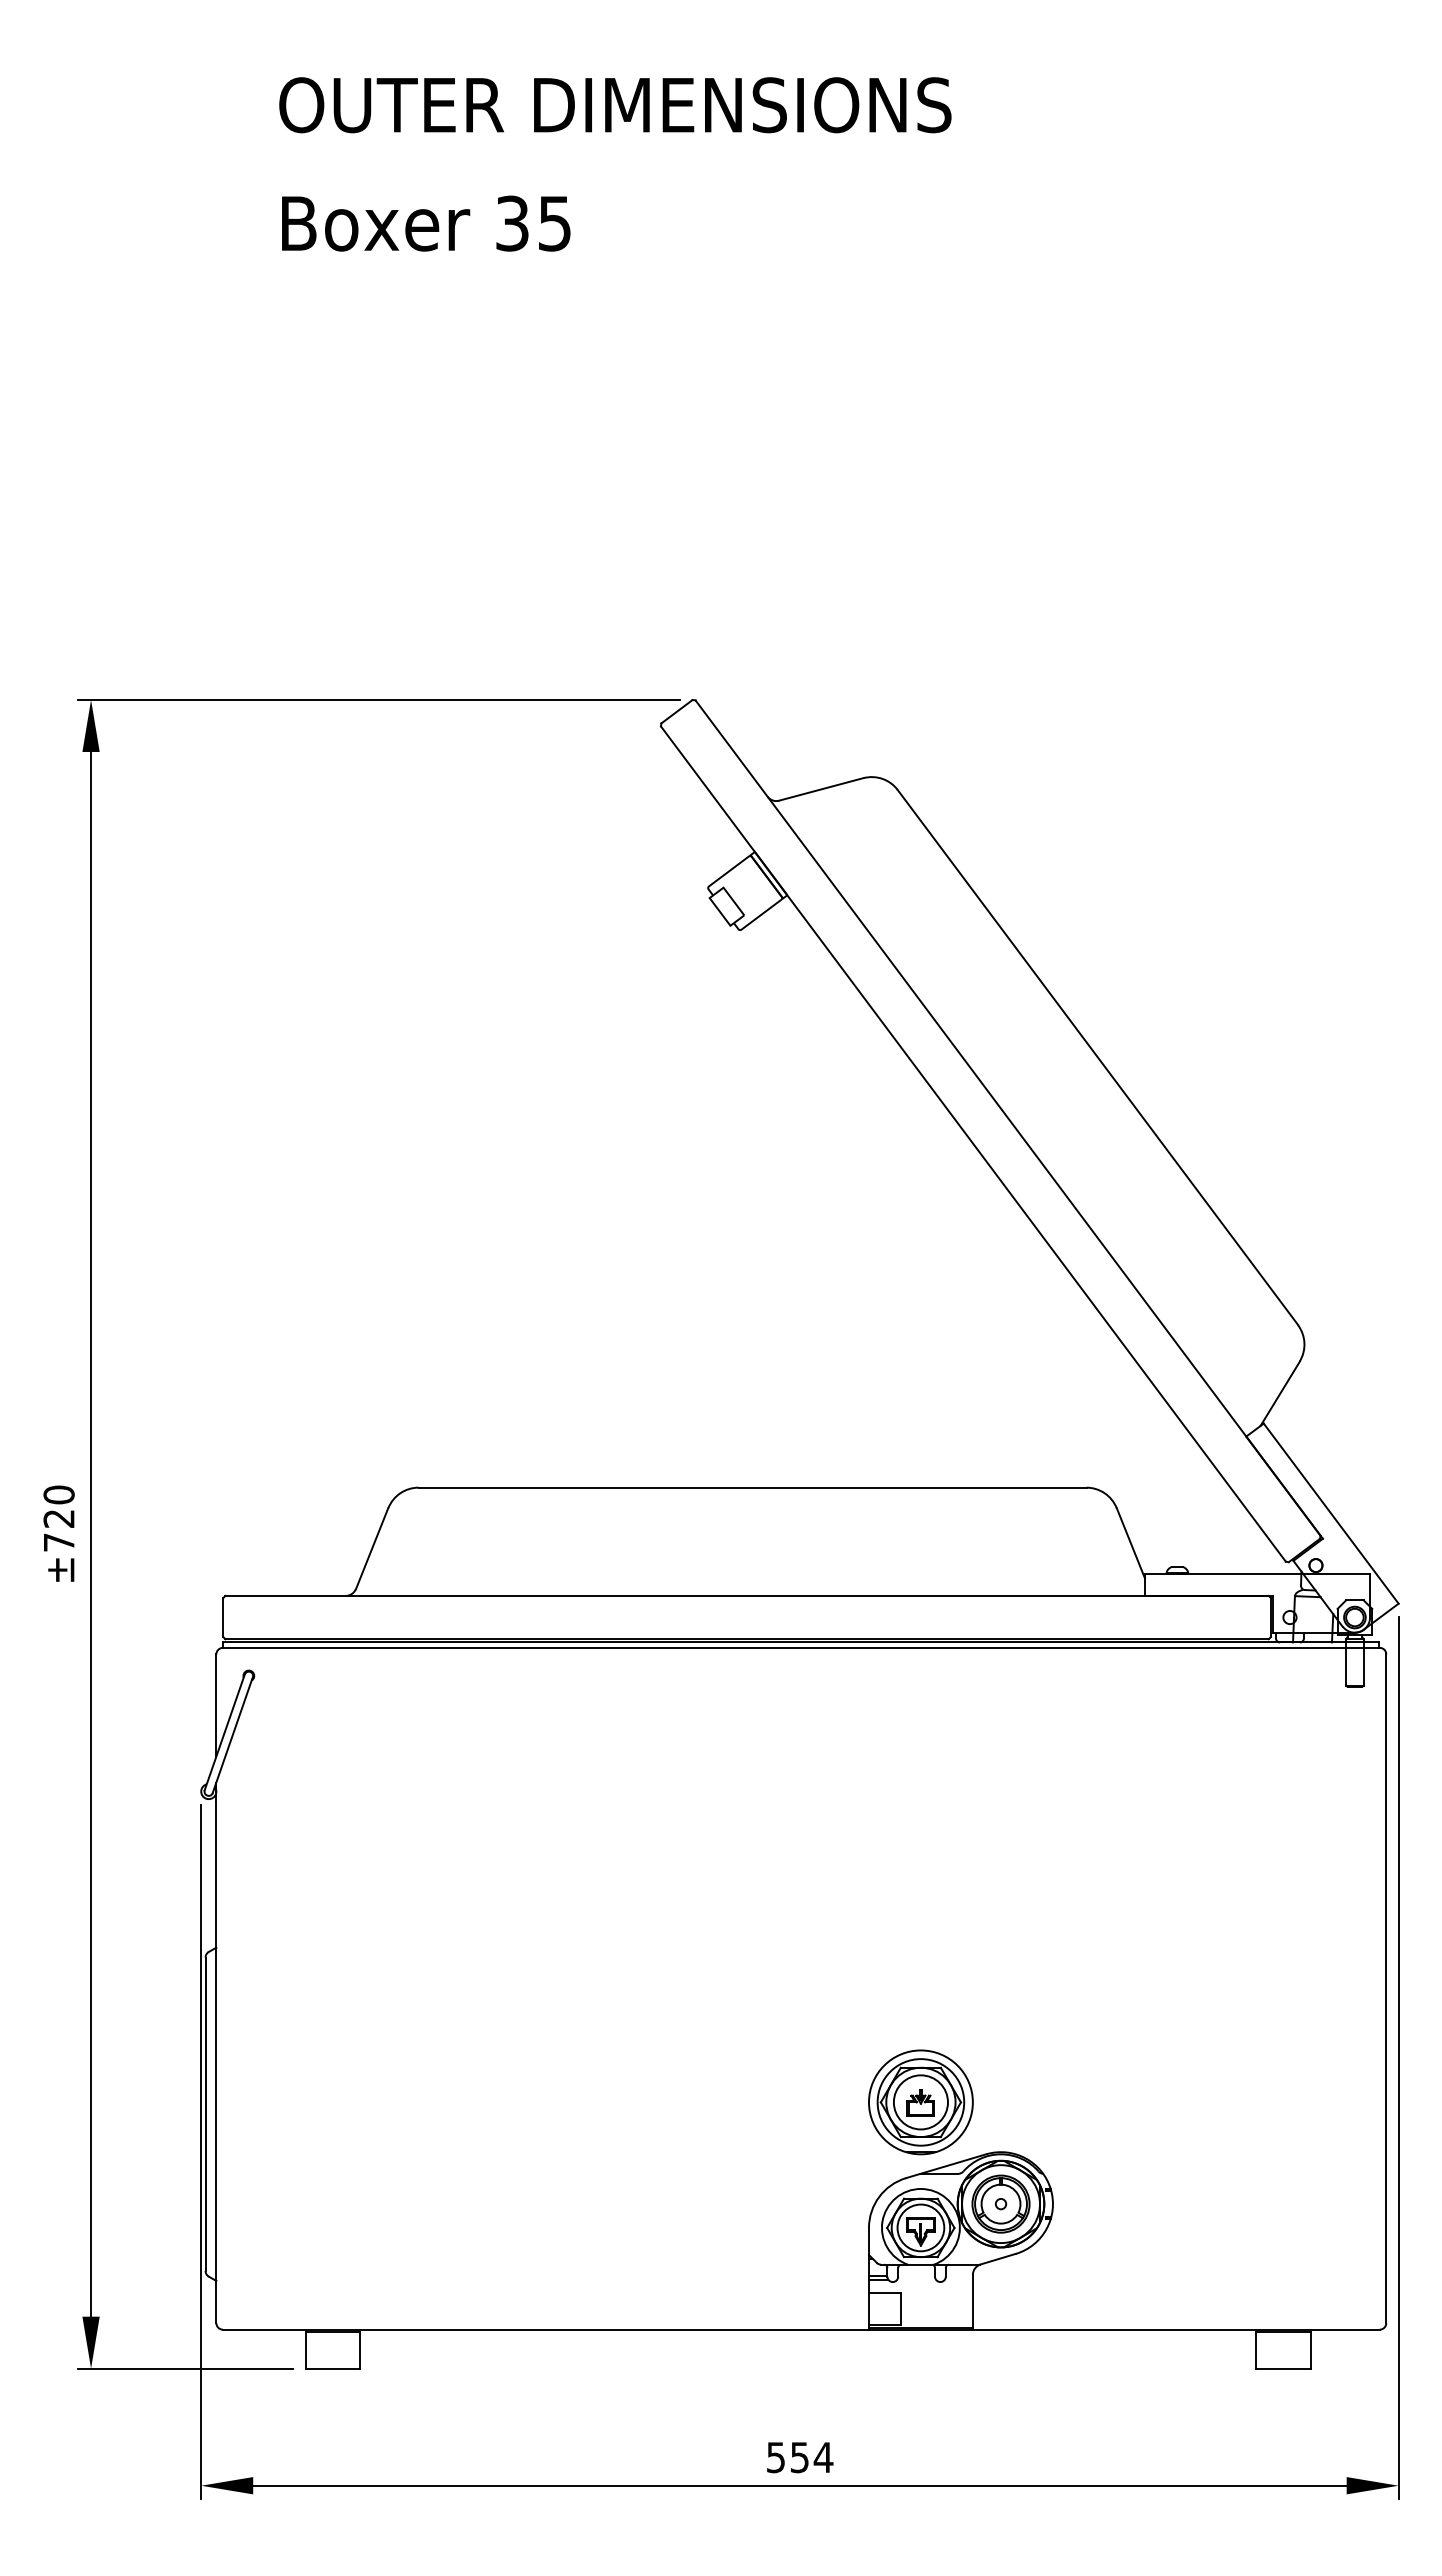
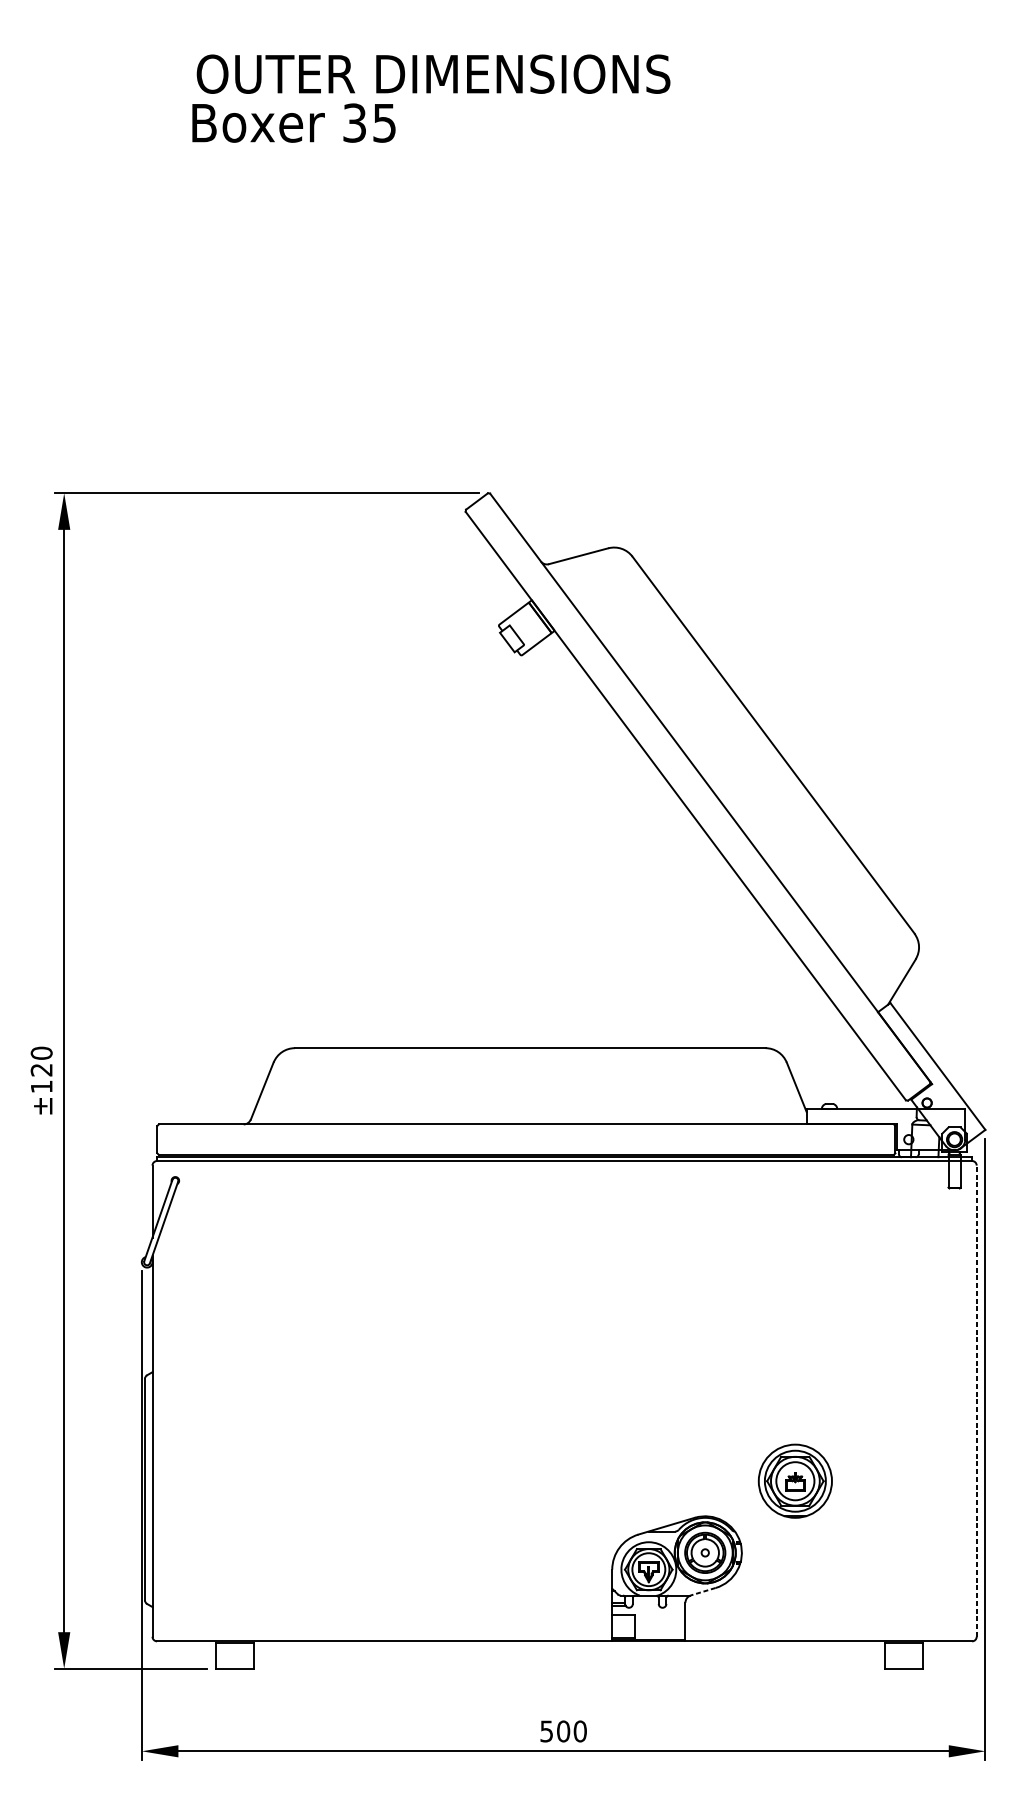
text: (426, 223) -> (294, 123), moved
text: (59, 1542) -> (41, 1086), ±720 -> ±120
line: (1386, 1988) -> (976, 1401), solid -> dashed
part: (920, 2102) -> (795, 1481), moved
line: (997, 2259) -> (702, 1591), solid -> dashed
text: (811, 2457) -> (571, 1731), 554 -> 500

